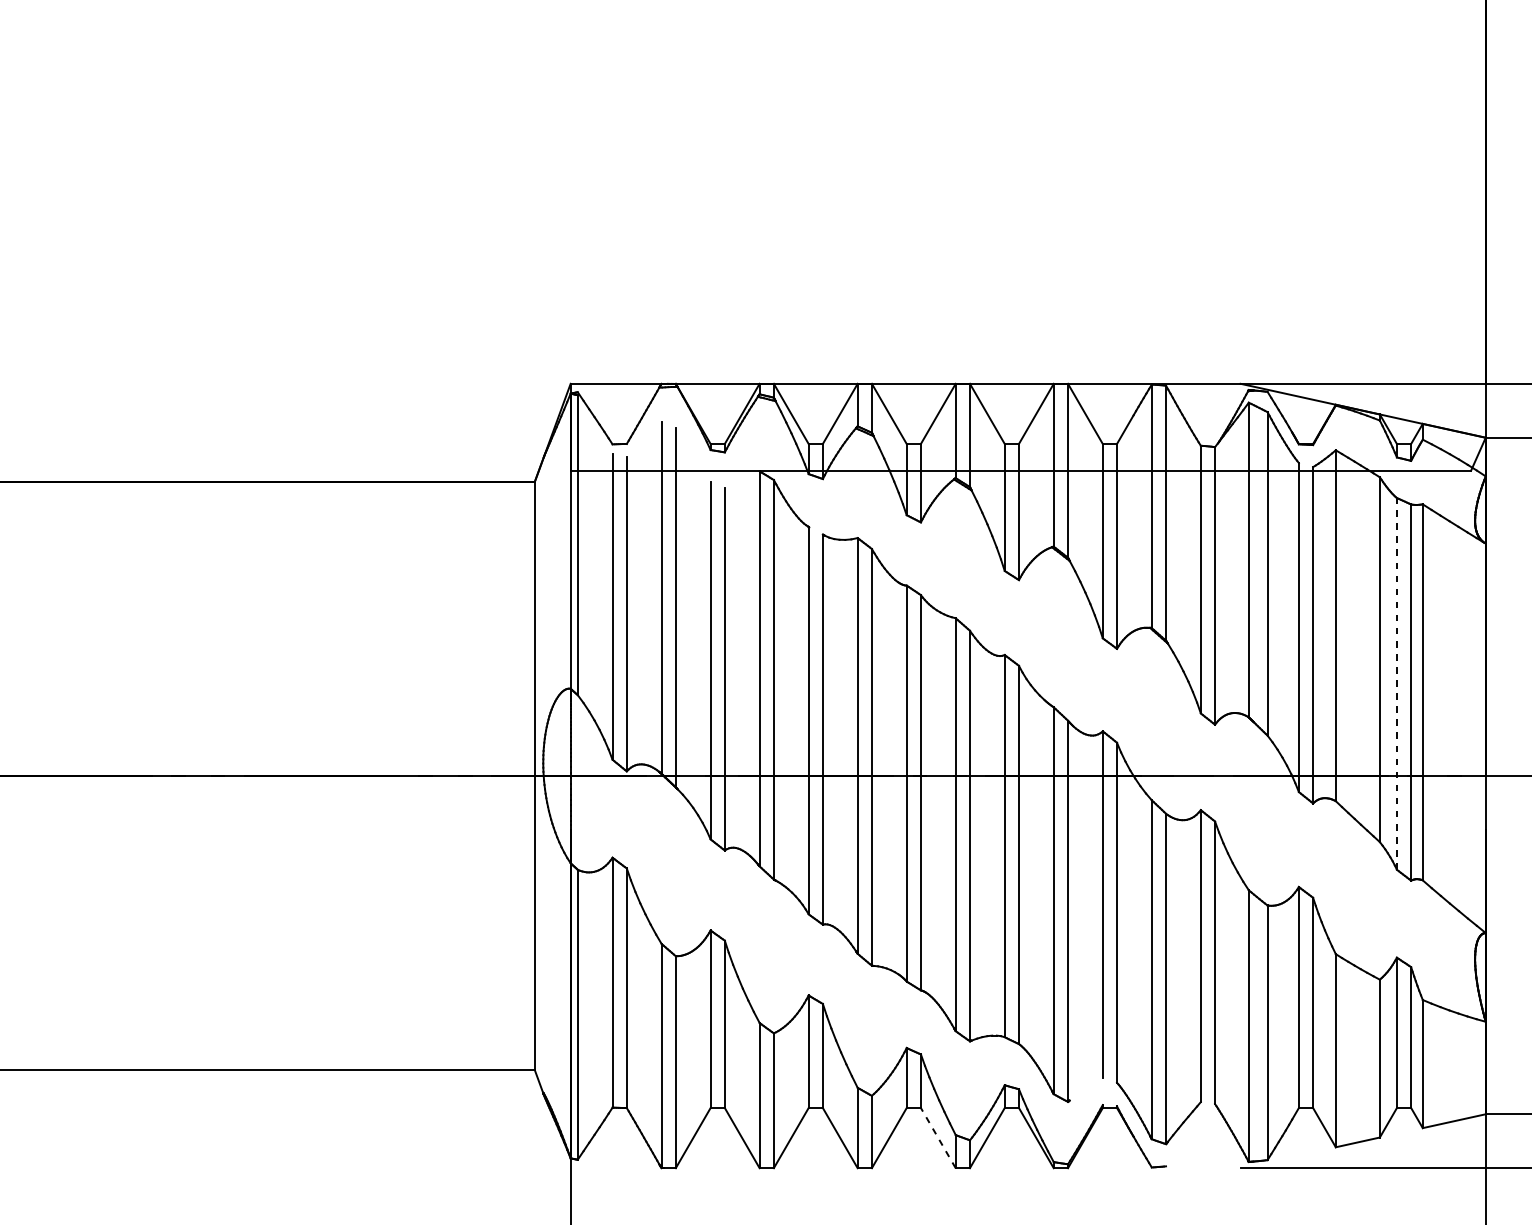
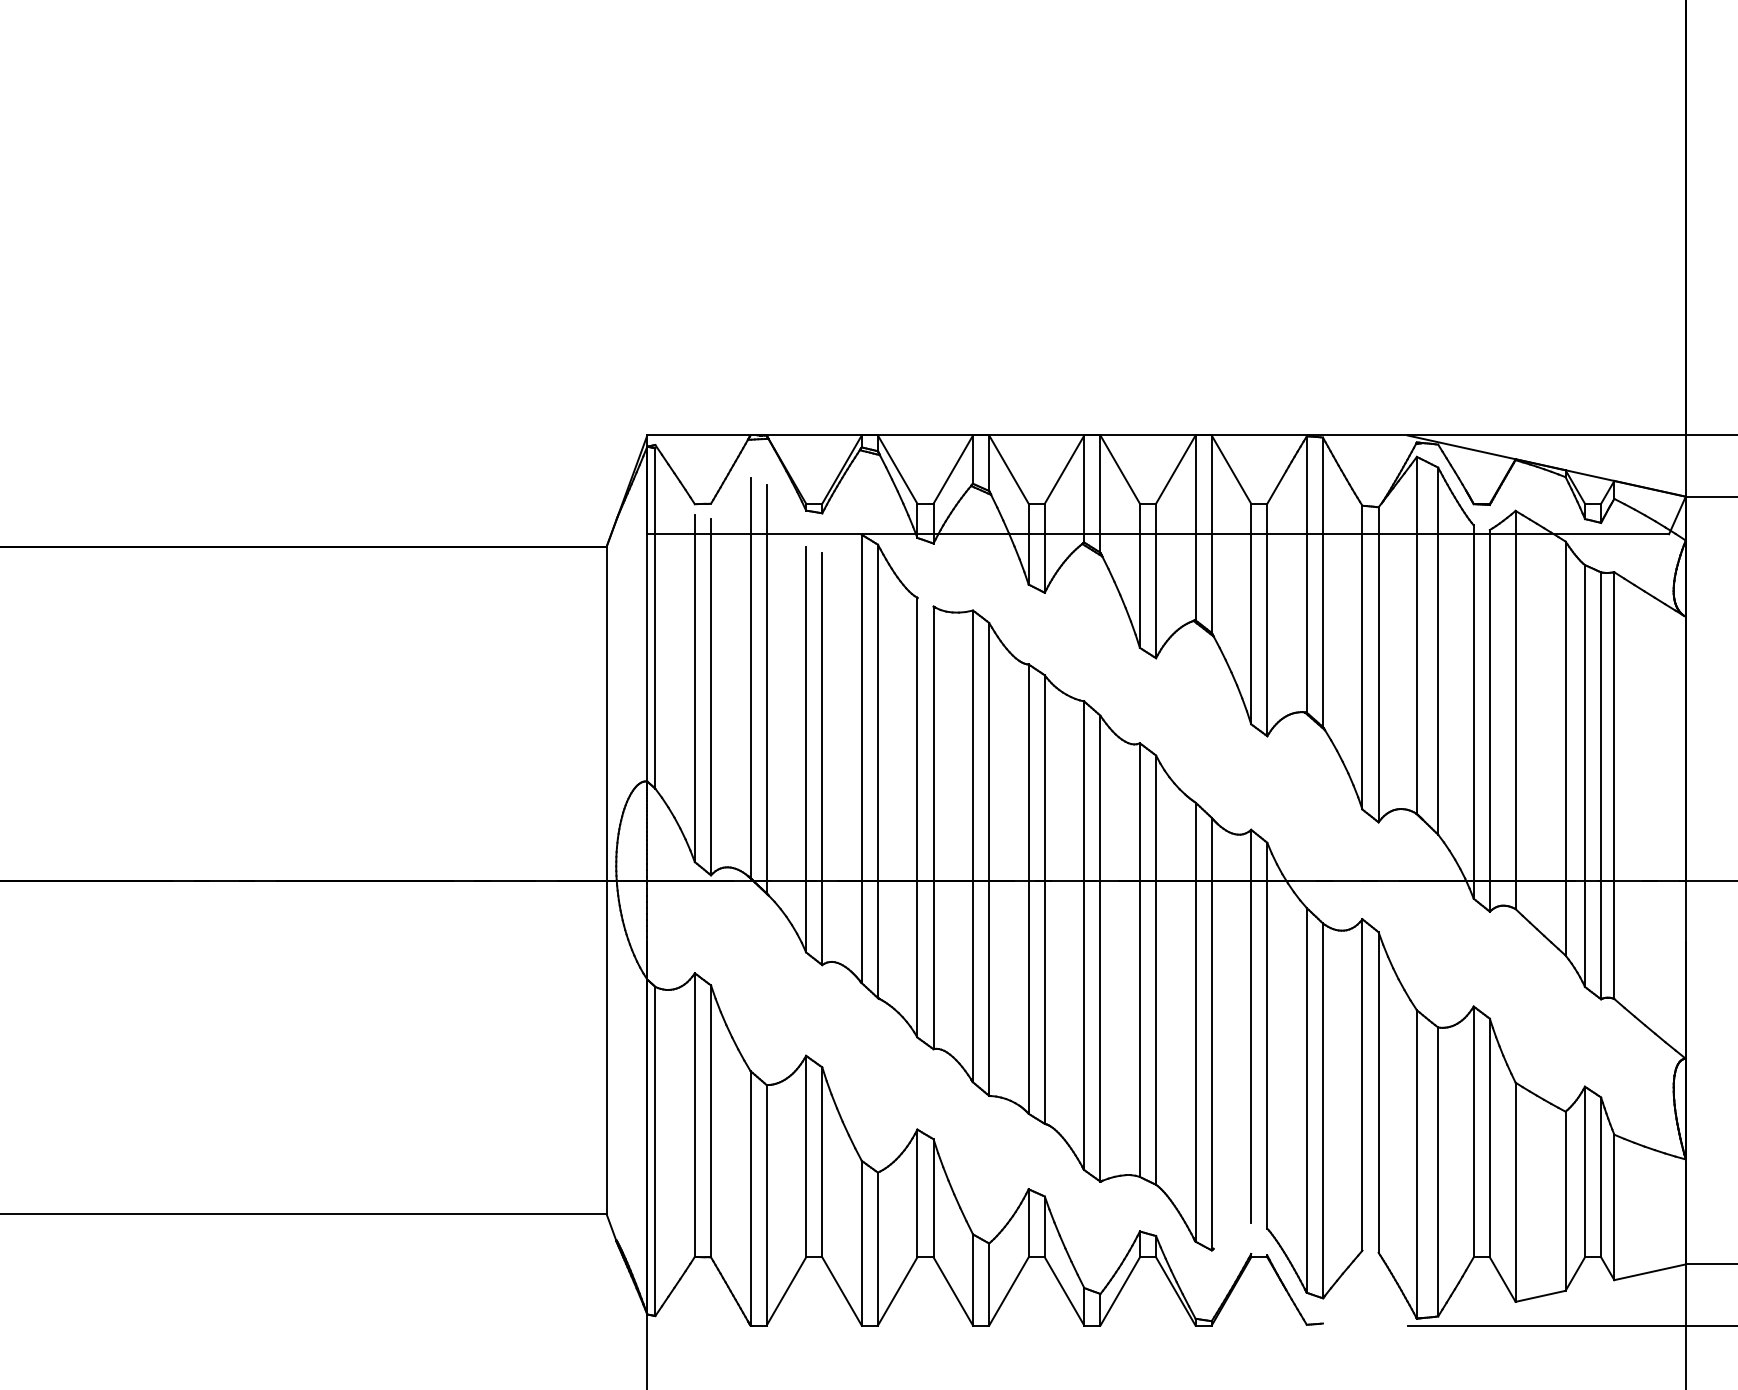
line: (1396, 684) -> (1584, 776), dashed -> solid
line: (938, 1138) -> (1064, 1291), dashed -> solid

